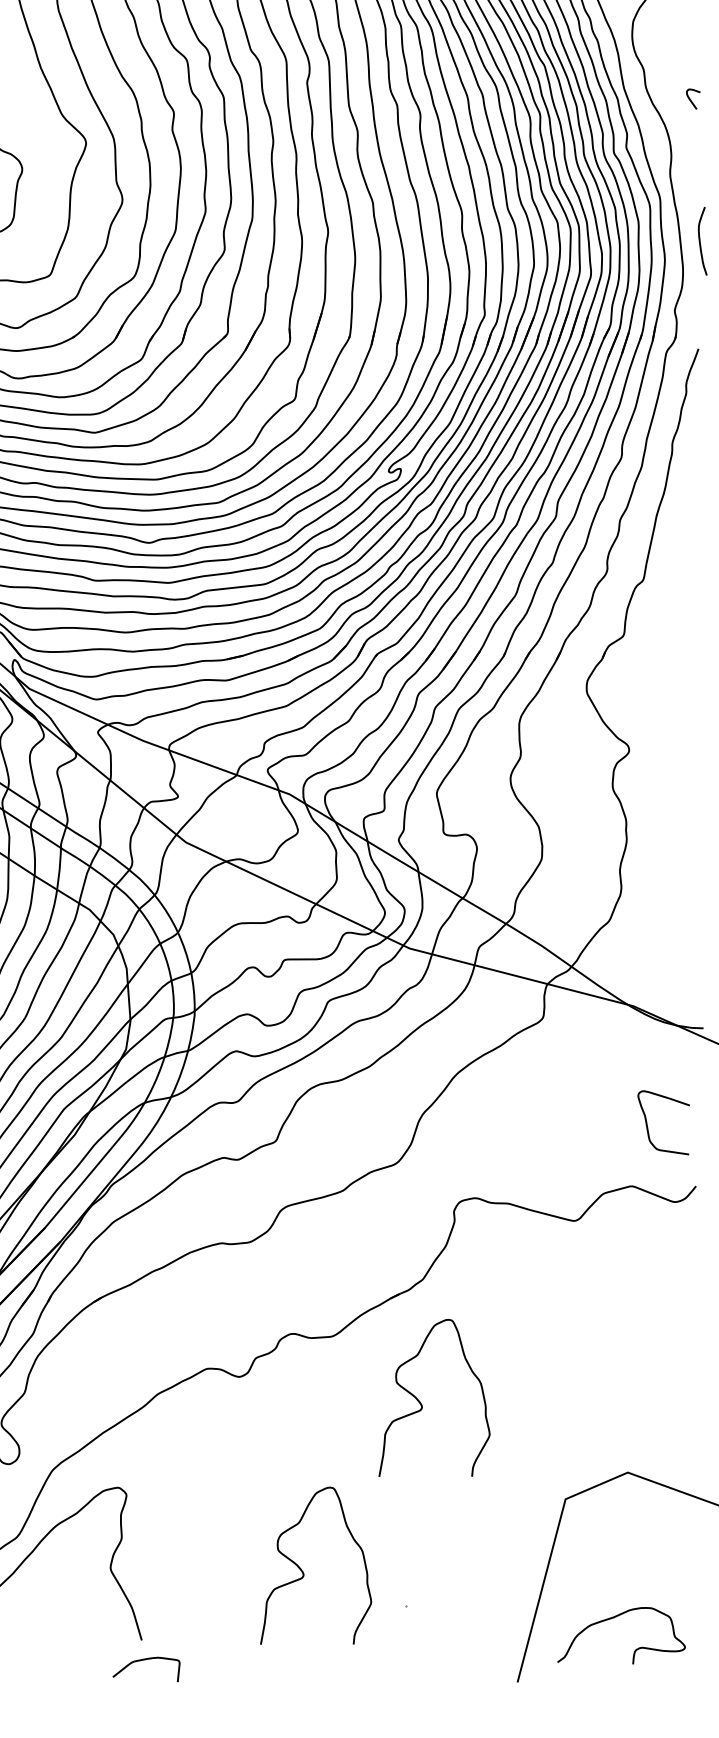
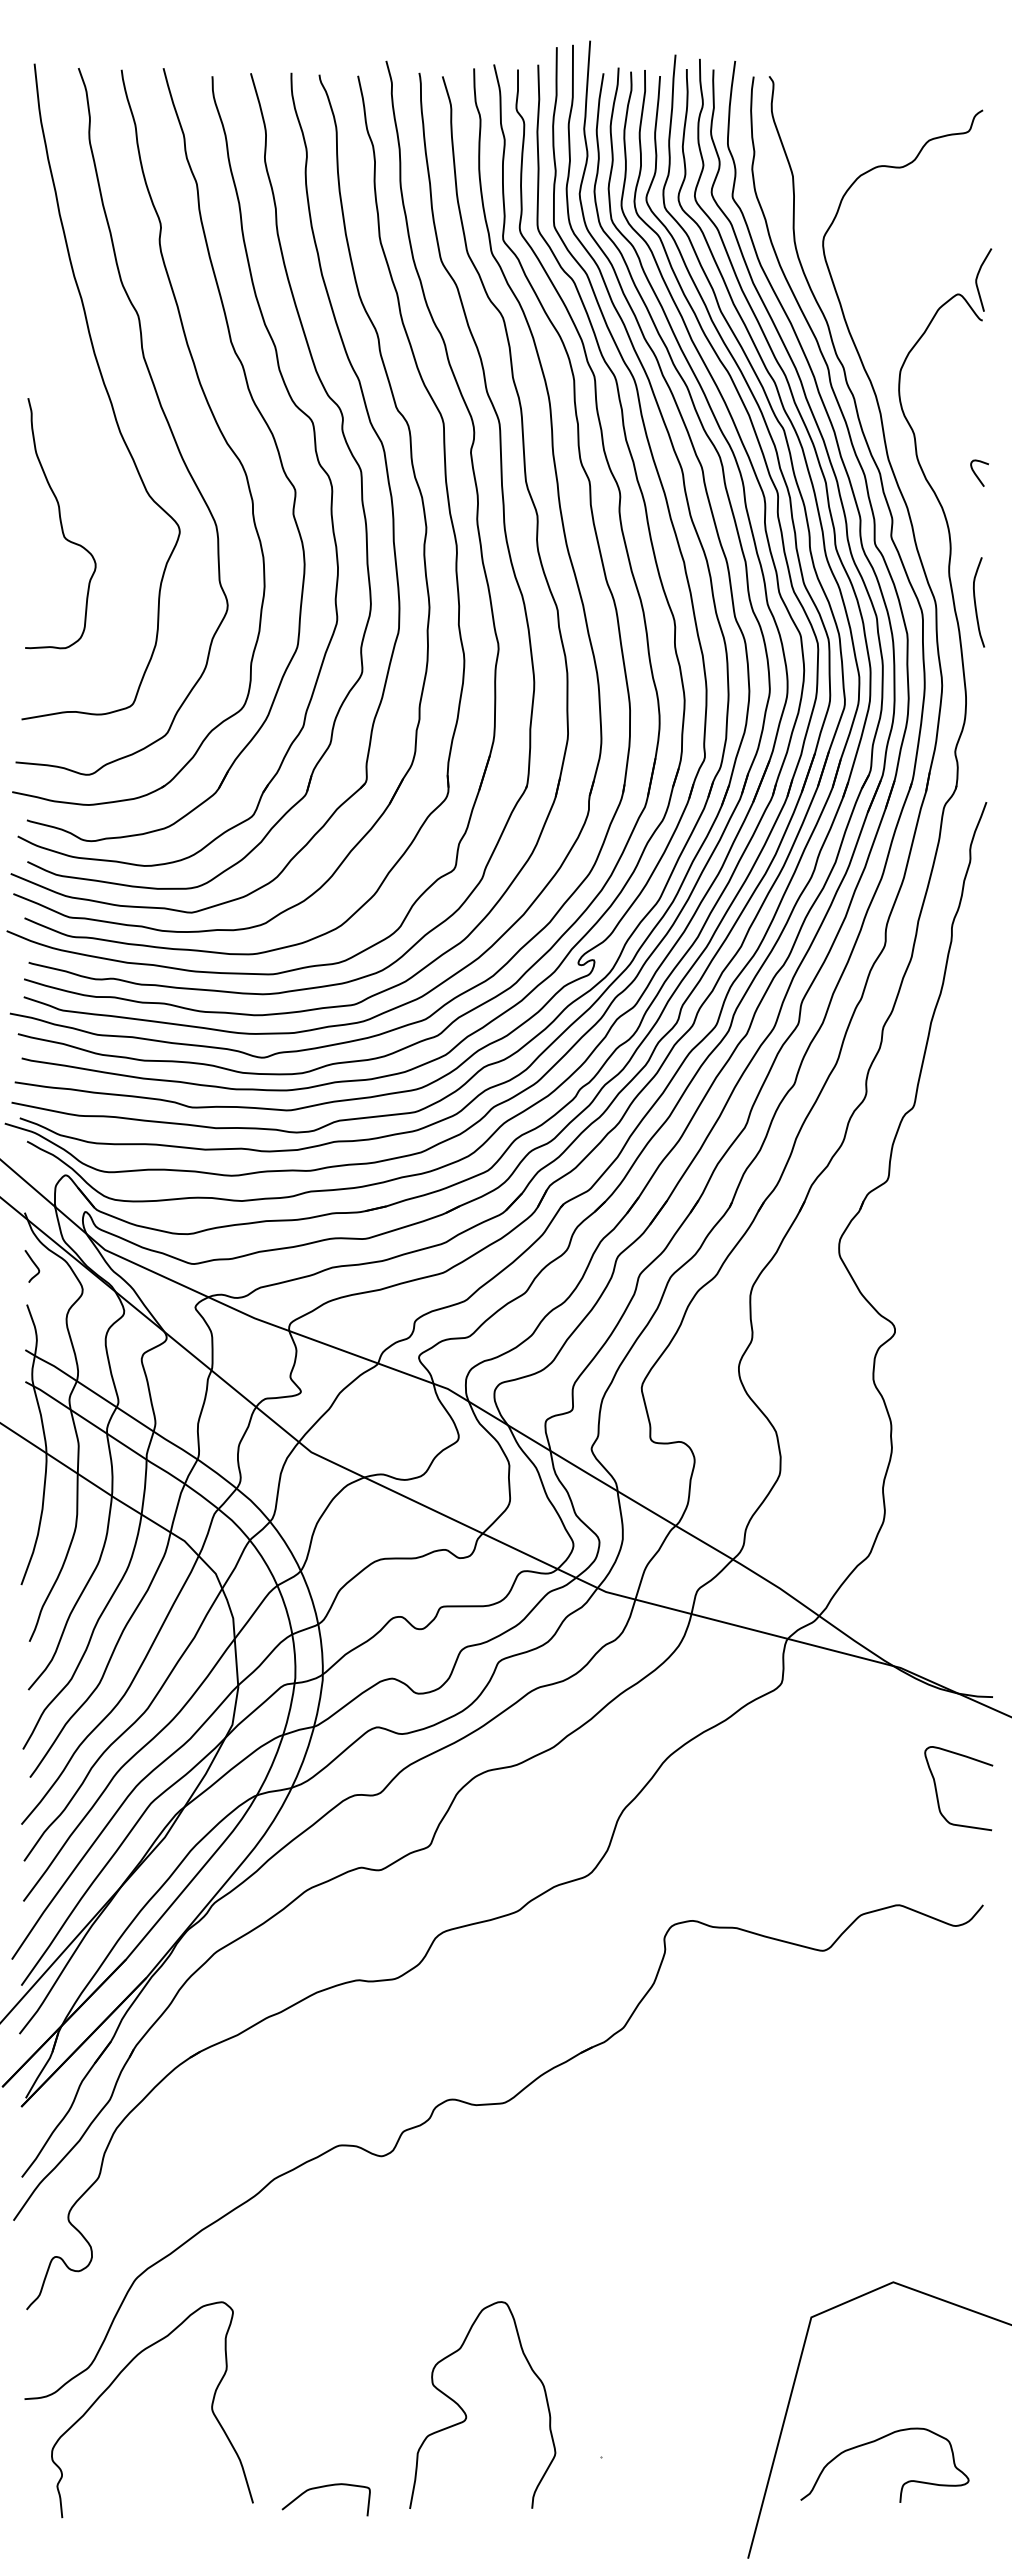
curve: (700, 242) -> (976, 604), moved
curve: (647, 1125) -> (937, 1791), moved
curve: (422, 1404) -> (622, 2192), removed
curve: (613, 1618) -> (874, 2442), moved
curve: (145, 1660) -> (324, 2487), moved

